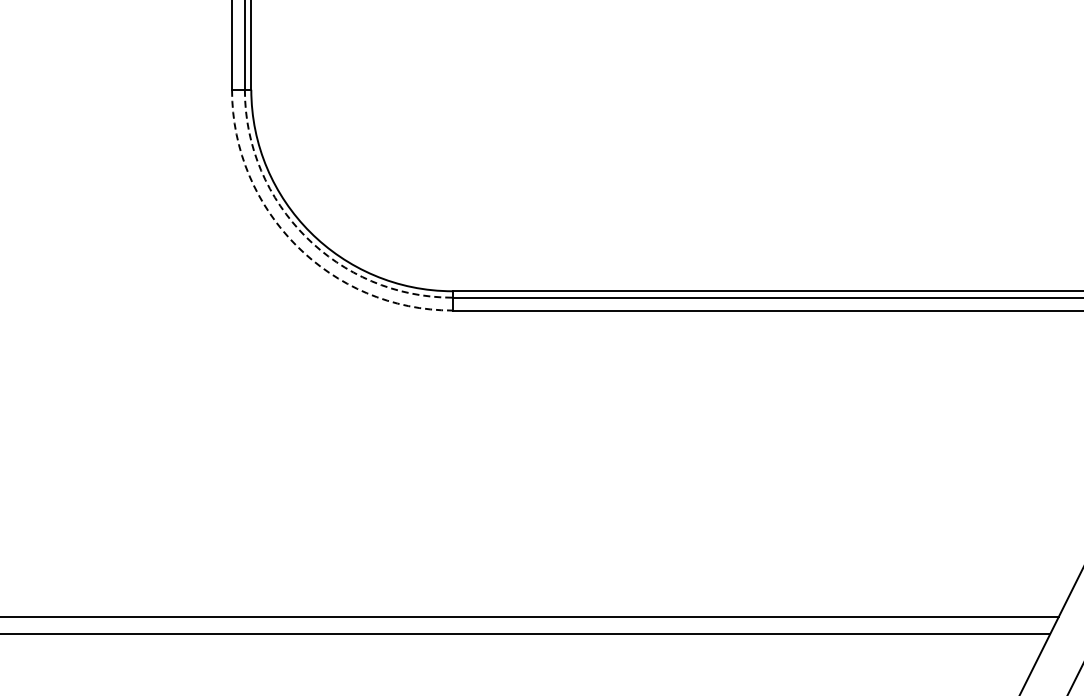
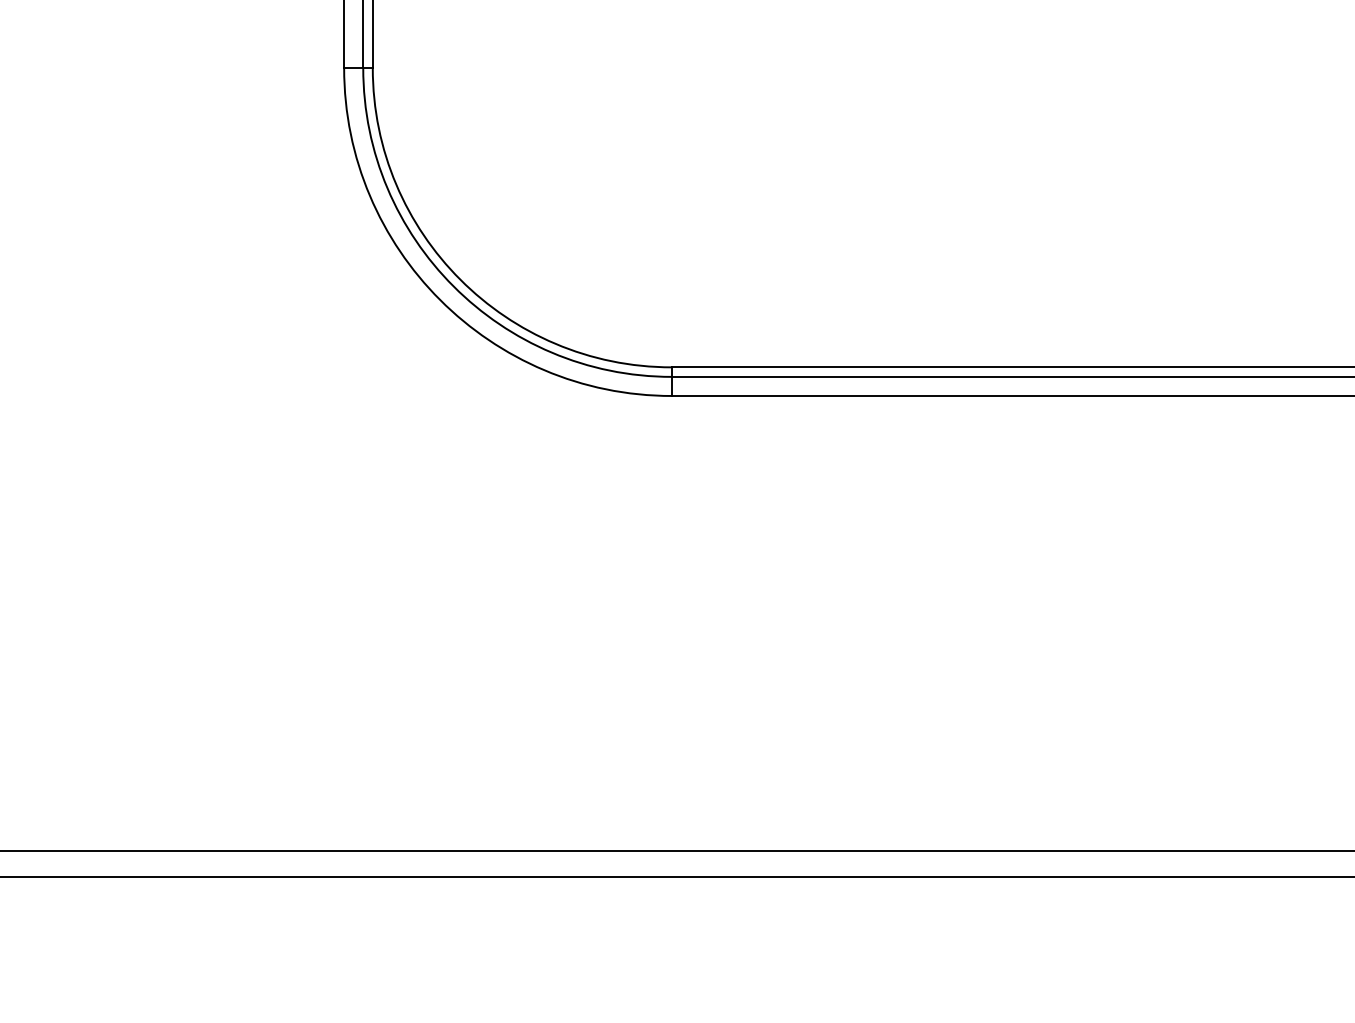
arc: (305, 236) -> (453, 286), dashed -> solid
arc: (296, 245) -> (439, 299), dashed -> solid

